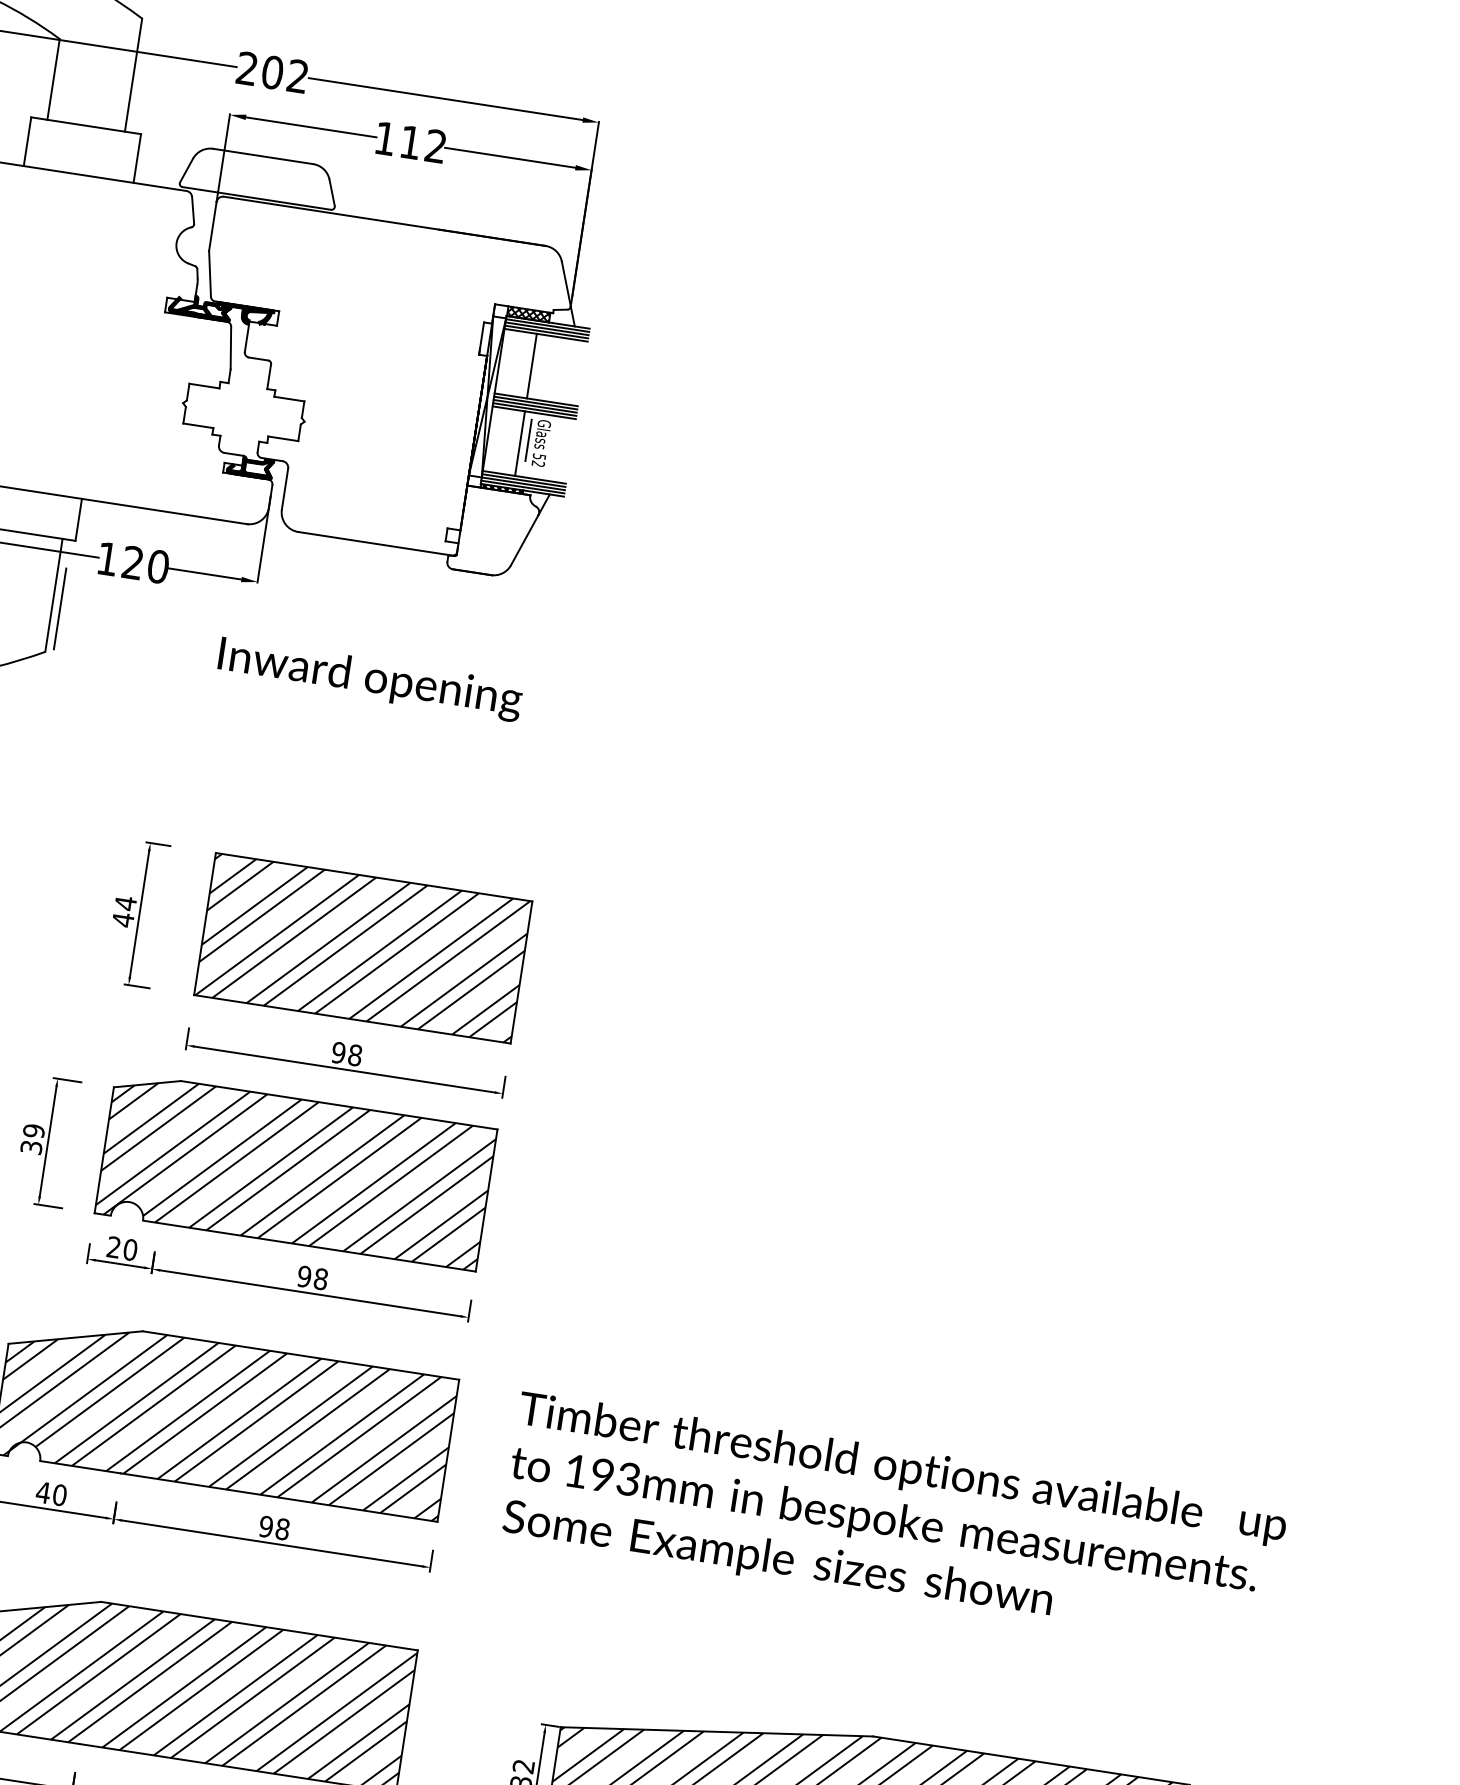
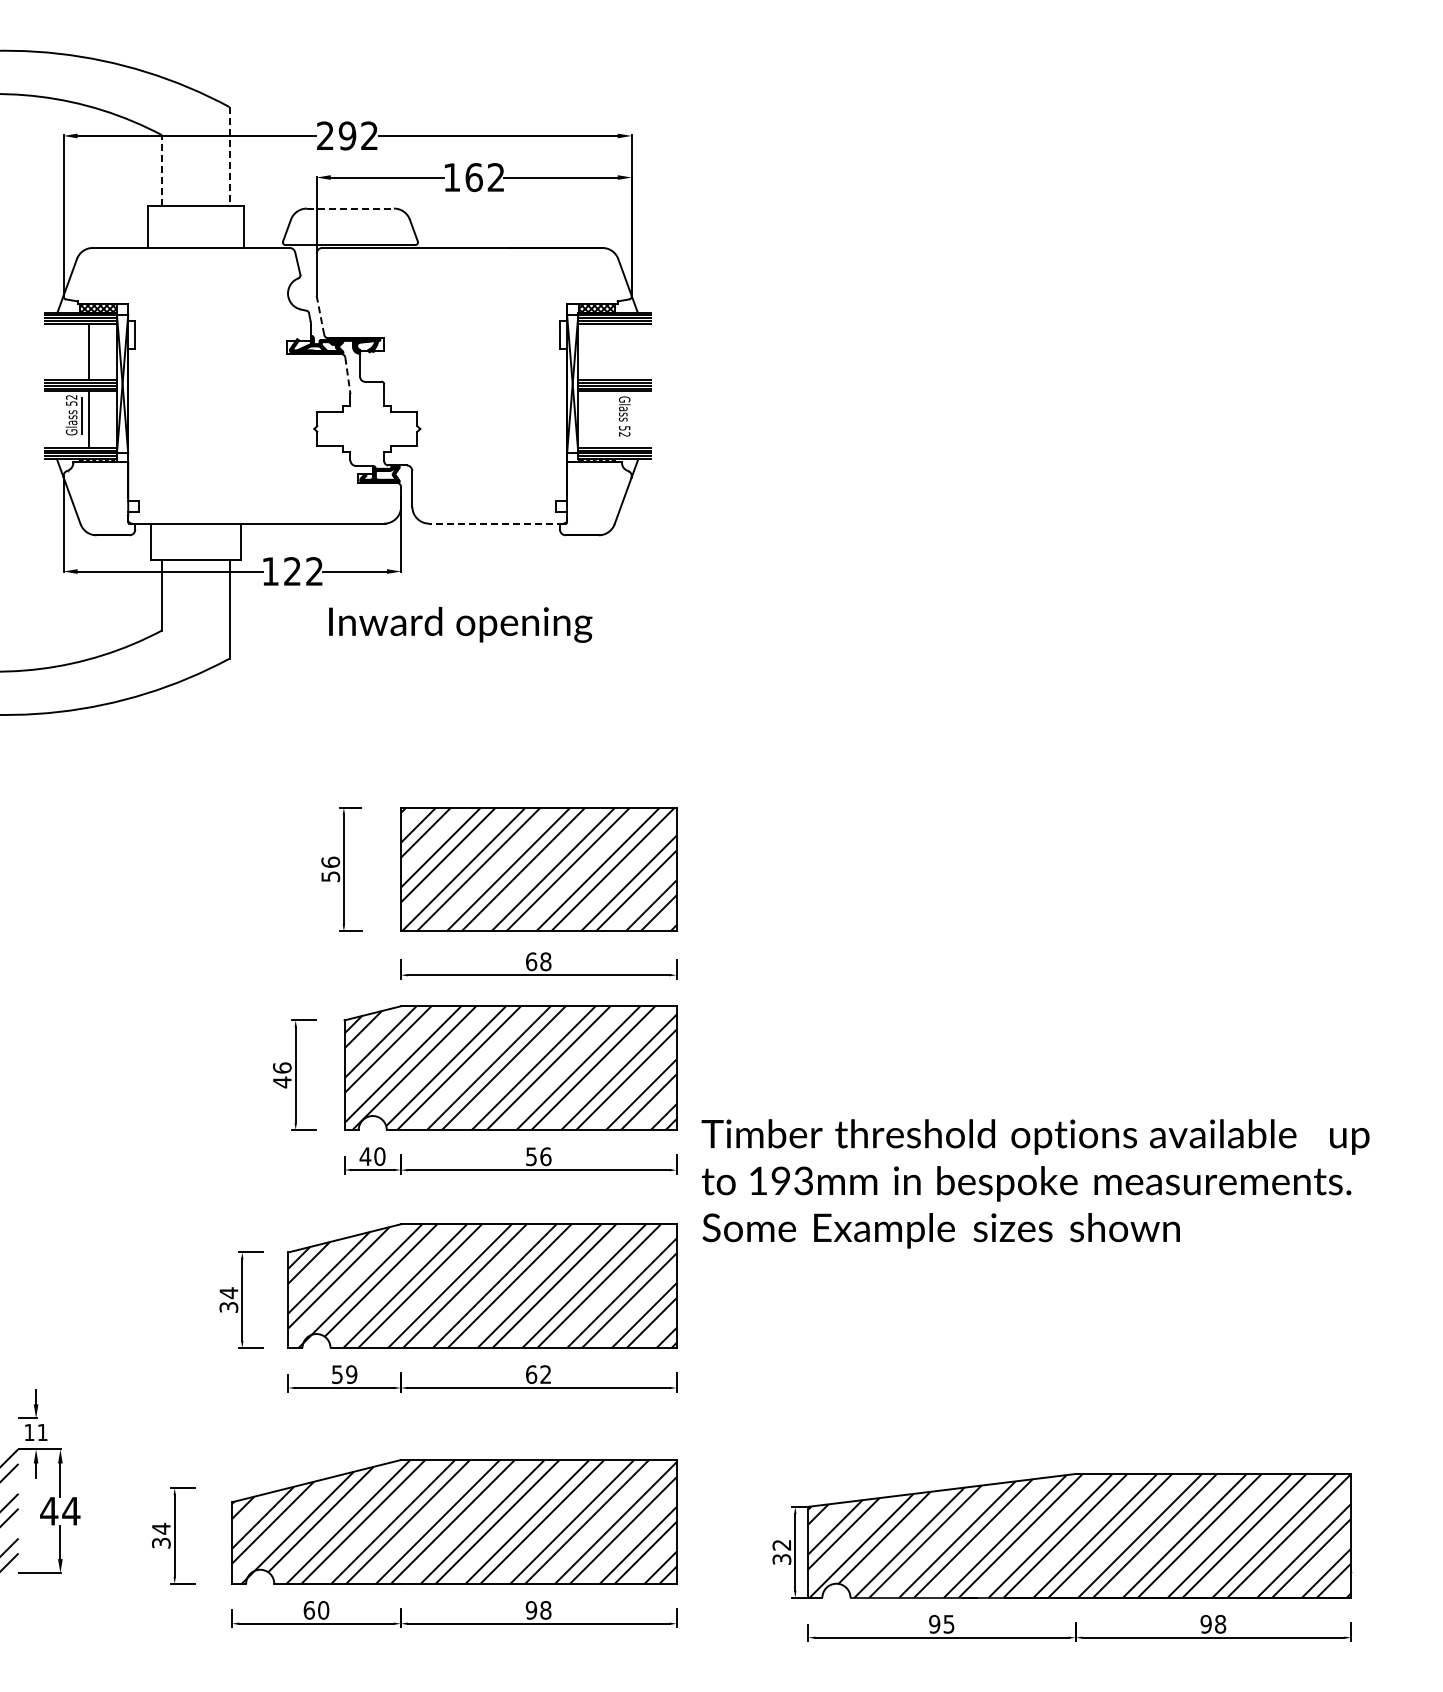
text: (272, 72) -> (347, 135), 202 -> 292
line: (133, 75) -> (229, 156), solid -> dashed
line: (53, 78) -> (161, 169), solid -> dashed
text: (411, 142) -> (474, 177), 112 -> 162
line: (263, 156) -> (350, 208), solid -> dashed
line: (210, 273) -> (320, 315), solid -> dashed
line: (230, 348) -> (347, 376), solid -> dashed
line: (532, 365) -> (606, 351), removed
line: (528, 440) -> (613, 415), removed
line: (520, 443) -> (606, 419), removed
line: (375, 543) -> (496, 523), solid -> dashed
text: (158, 566) -> (314, 571), 120 -> 122
line: (60, 609) -> (236, 620), removed
text: (370, 679) -> (460, 624), moved
text: (124, 911) -> (330, 869), 44 -> 56
text: (338, 1052) -> (531, 961), 98 -> 68
text: (31, 1139) -> (281, 1075), 39 -> 46
text: (113, 1247) -> (365, 1156), 20 -> 40
text: (312, 1277) -> (538, 1156), 98 -> 56
text: (51, 1493) -> (344, 1374), 40 -> 59
text: (894, 1522) -> (1035, 1183), moved
text: (274, 1527) -> (538, 1374), 98 -> 62

